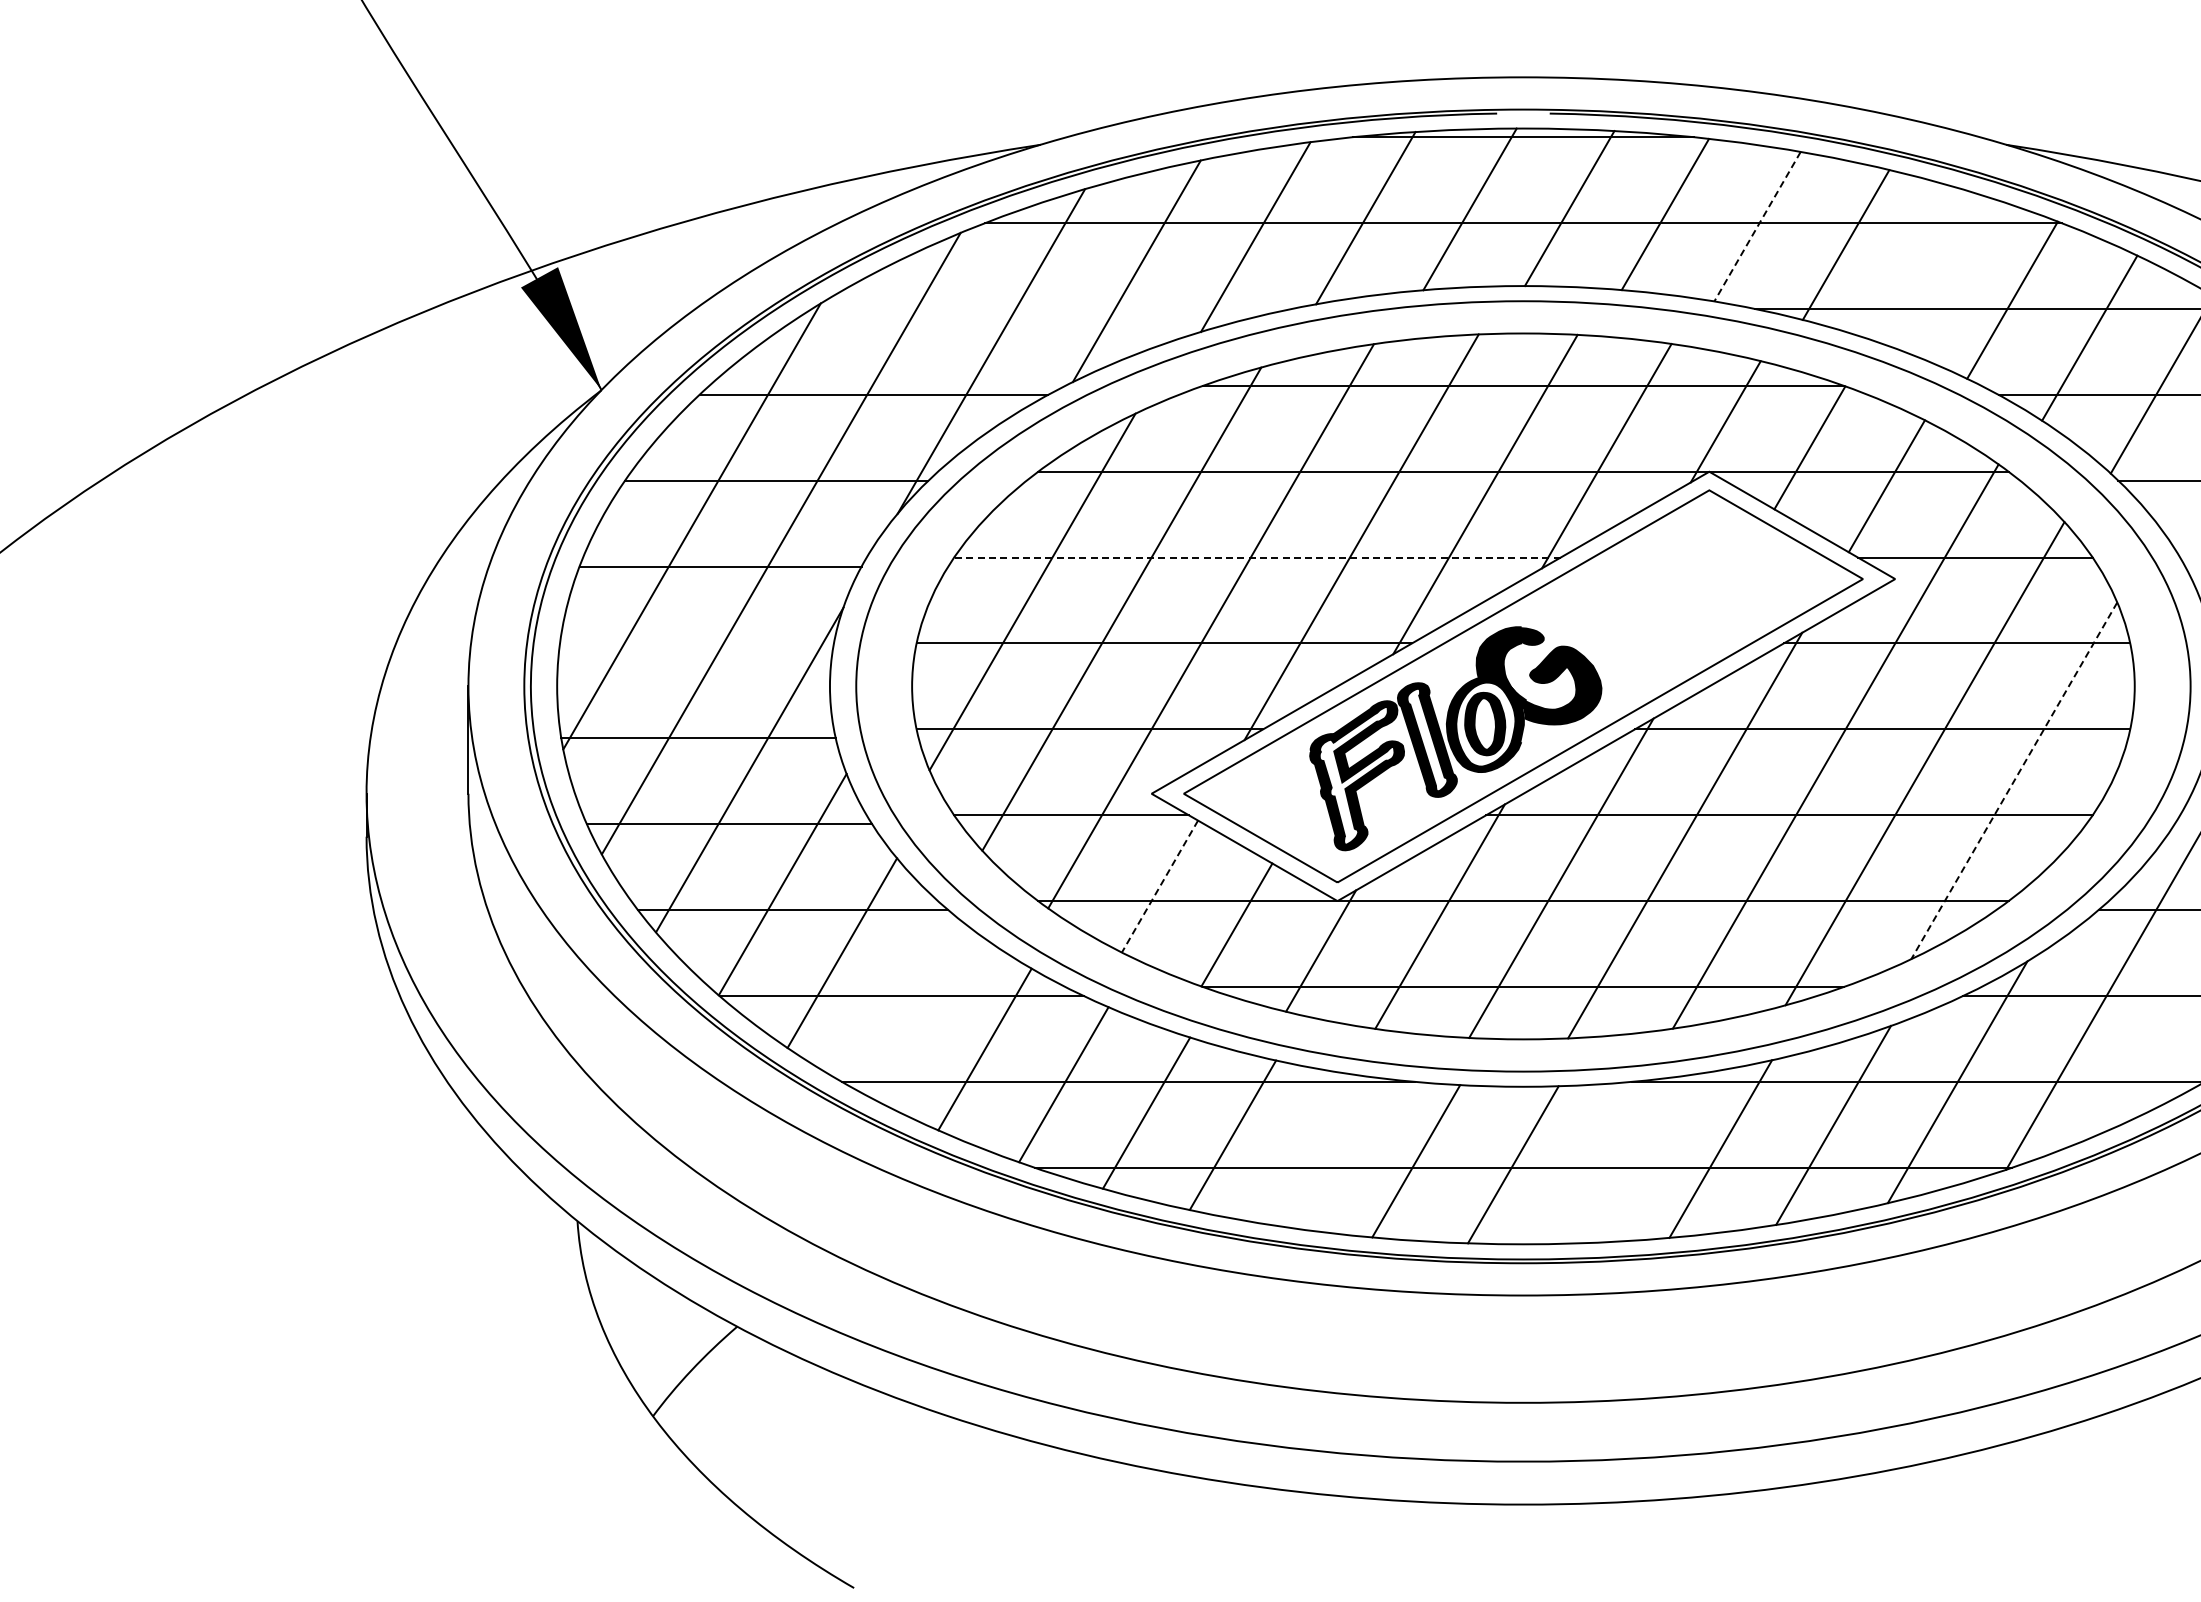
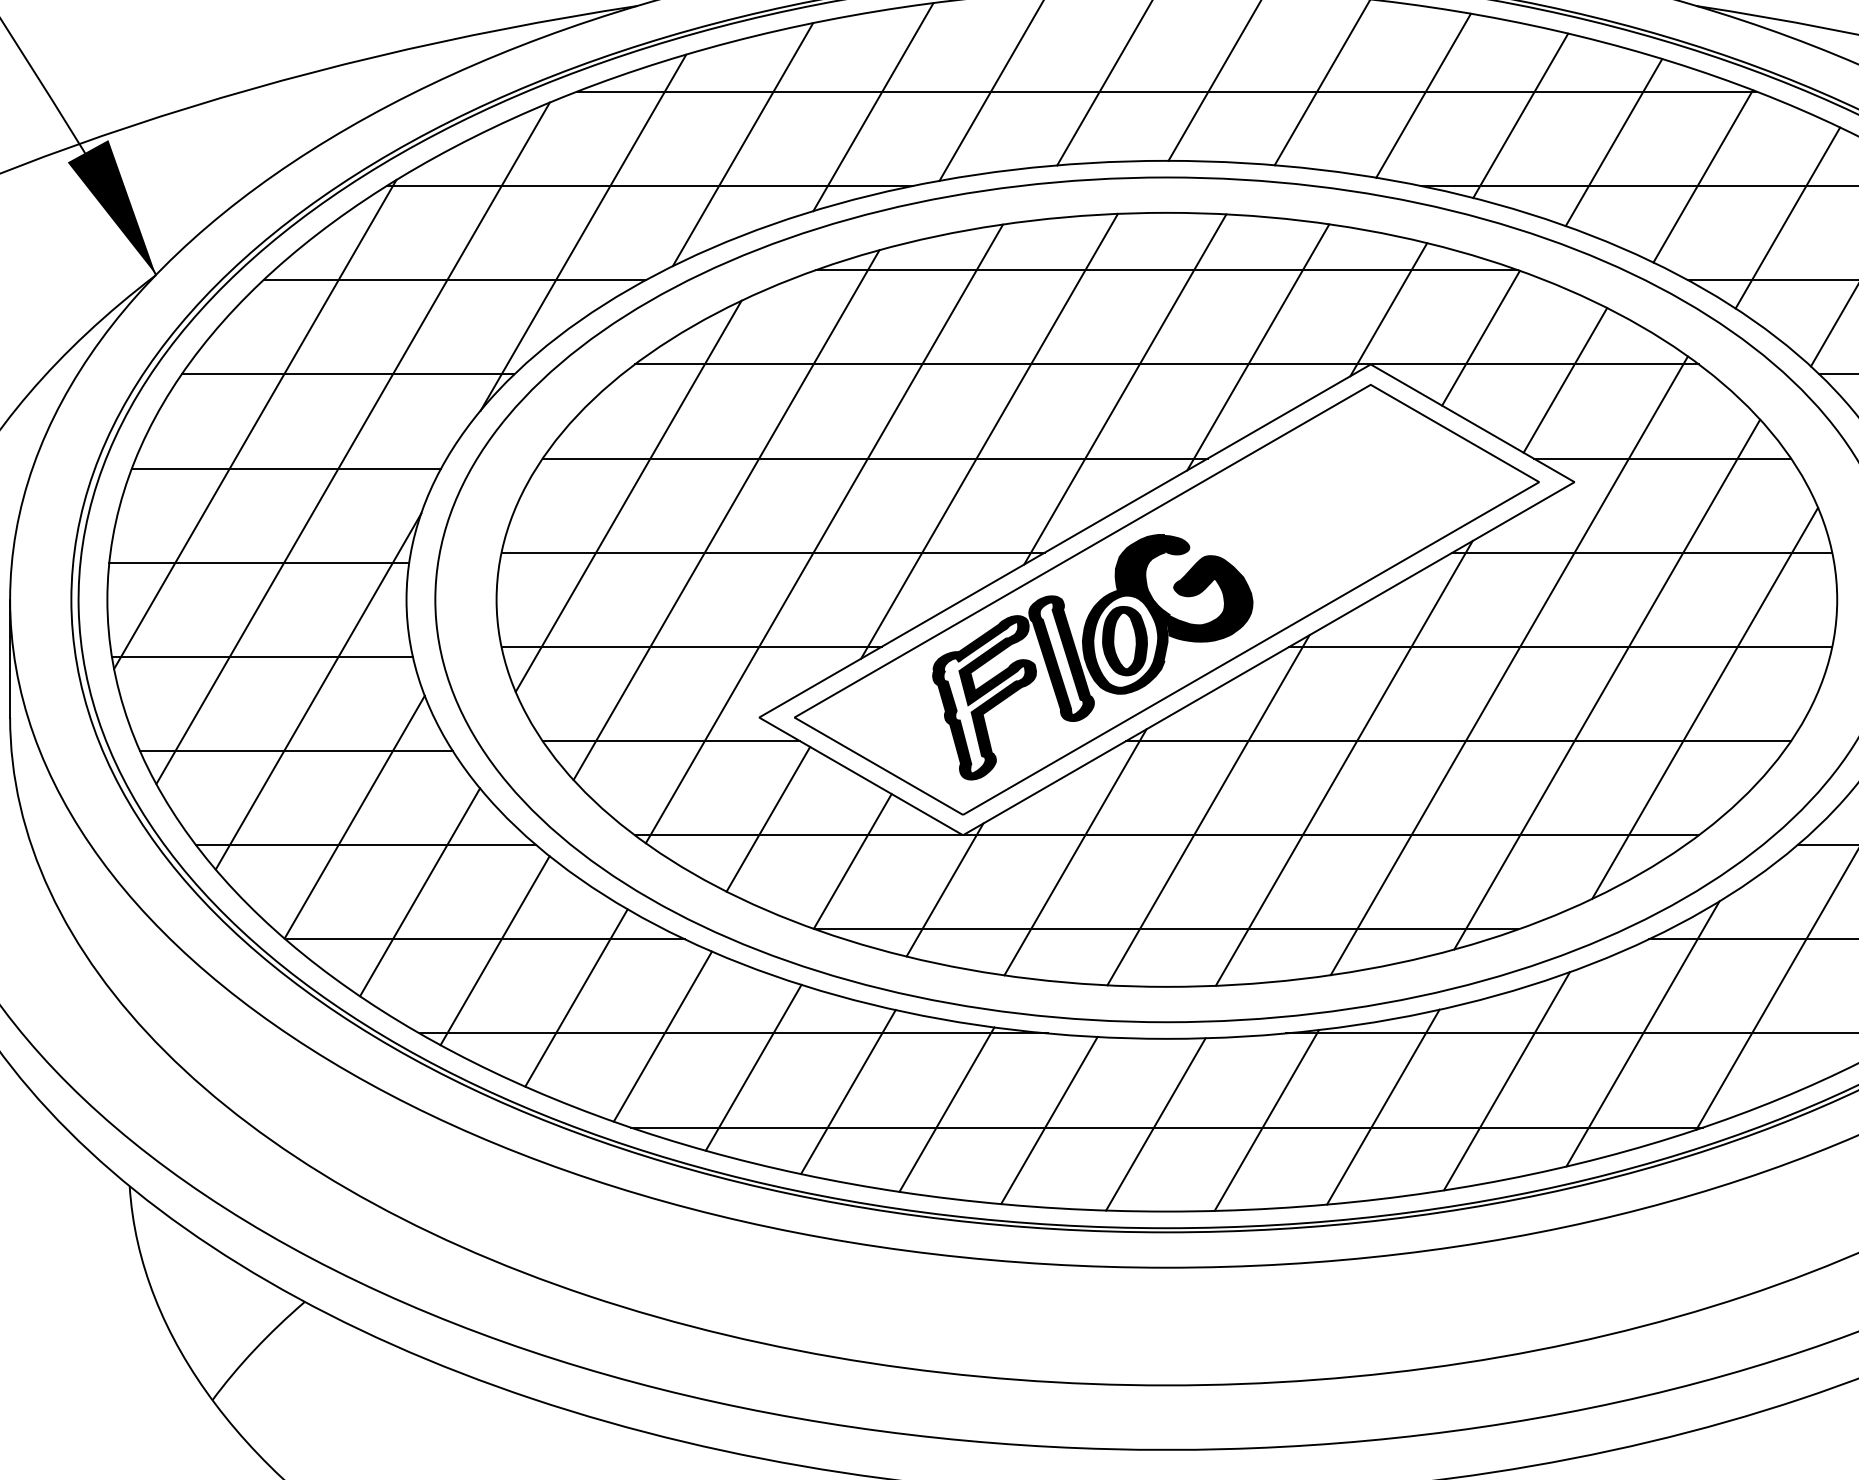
line: (1757, 227) -> (1423, 96), dashed -> solid
line: (1931, 269) -> (1614, 142), added
line: (1051, 309) -> (649, 186), added
line: (1256, 557) -> (874, 458), dashed -> solid
line: (695, 652) -> (259, 562), added
line: (2014, 780) -> (1705, 703), dashed -> solid
line: (1159, 887) -> (767, 820), dashed -> solid
line: (910, 1006) -> (494, 950), added
line: (1322, 1151) -> (946, 1109), added
line: (1614, 1160) -> (1266, 1119), added

